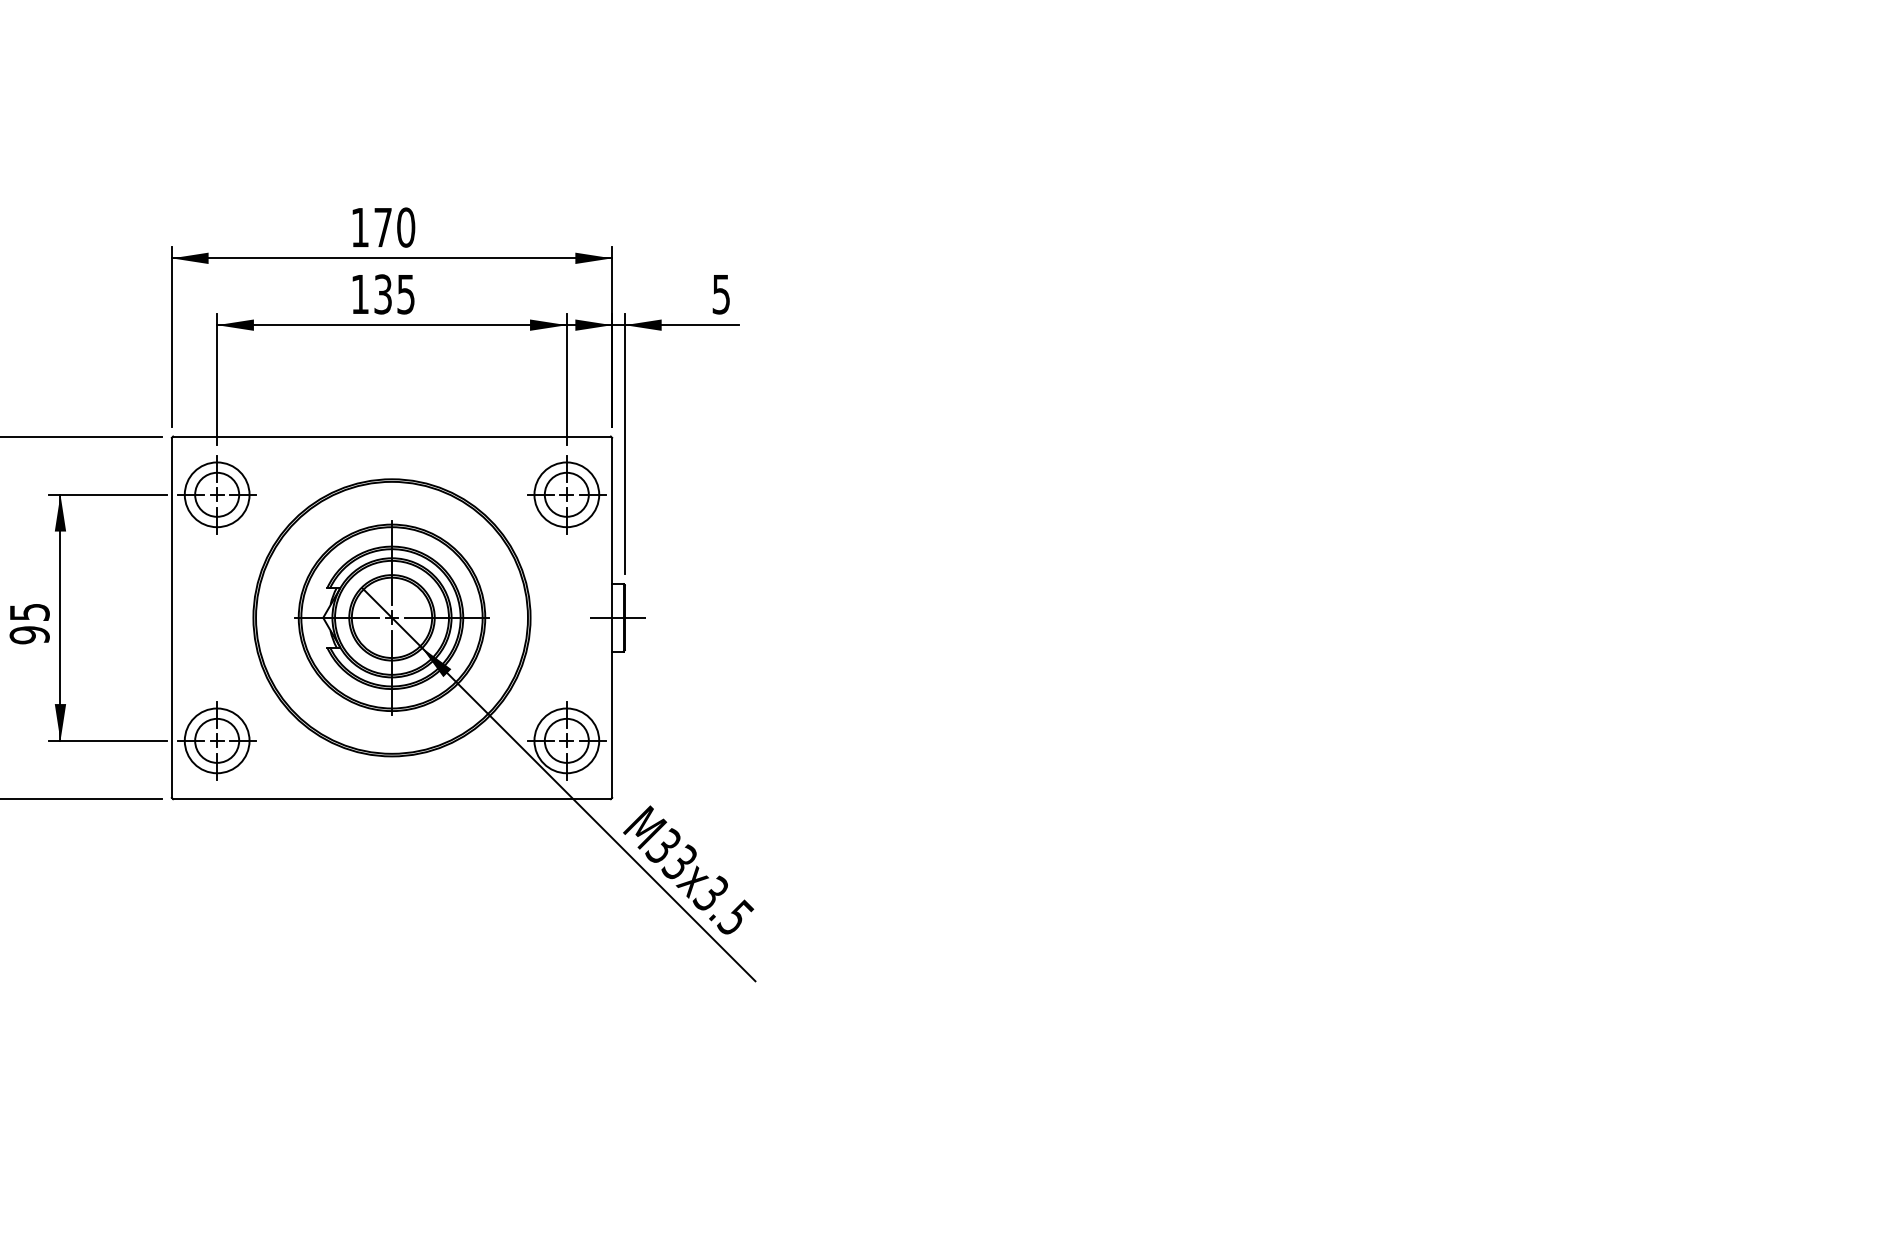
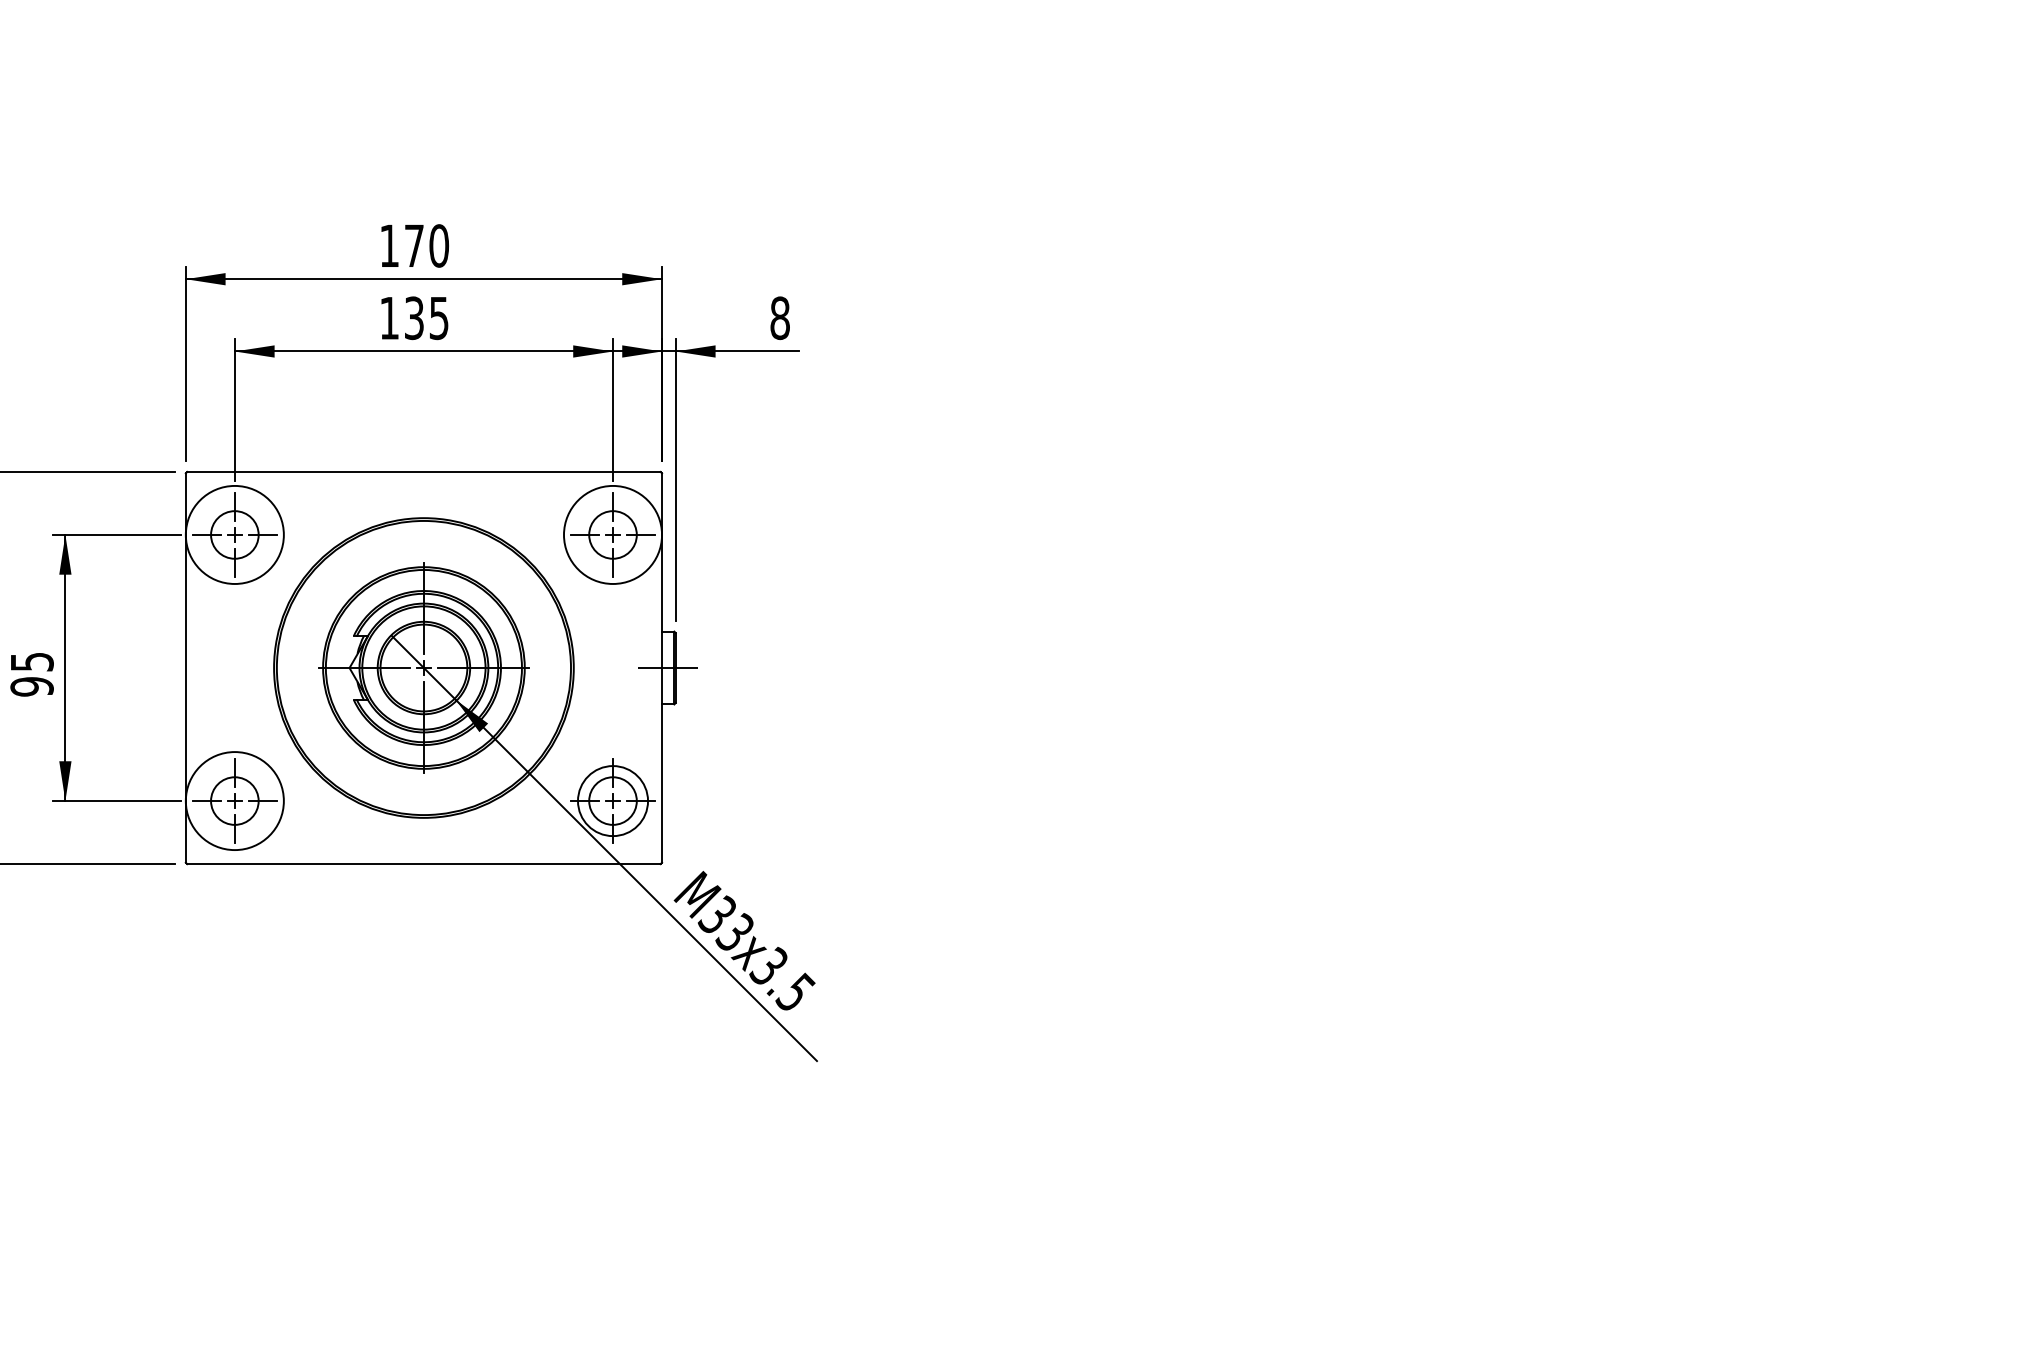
text: (721, 294) -> (780, 318), 5 -> 8
circle: (216, 494) -> (234, 534), size x1.4
circle: (566, 494) -> (612, 534), size x1.4
circle: (216, 740) -> (234, 800), size x1.4

